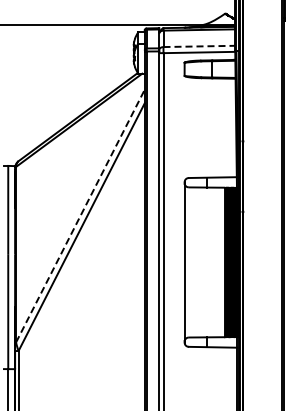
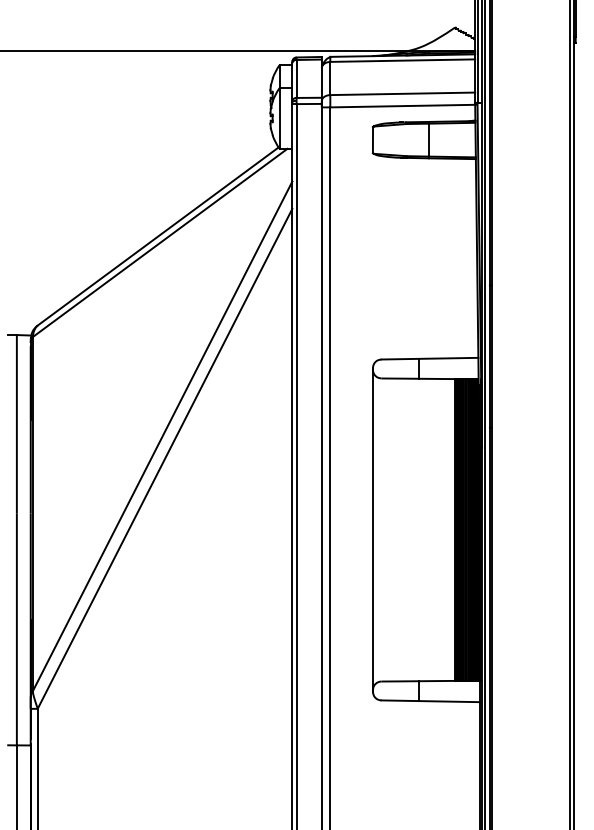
line: (199, 46) -> (403, 93), dashed -> solid
line: (80, 216) -> (162, 437), dashed -> solid

